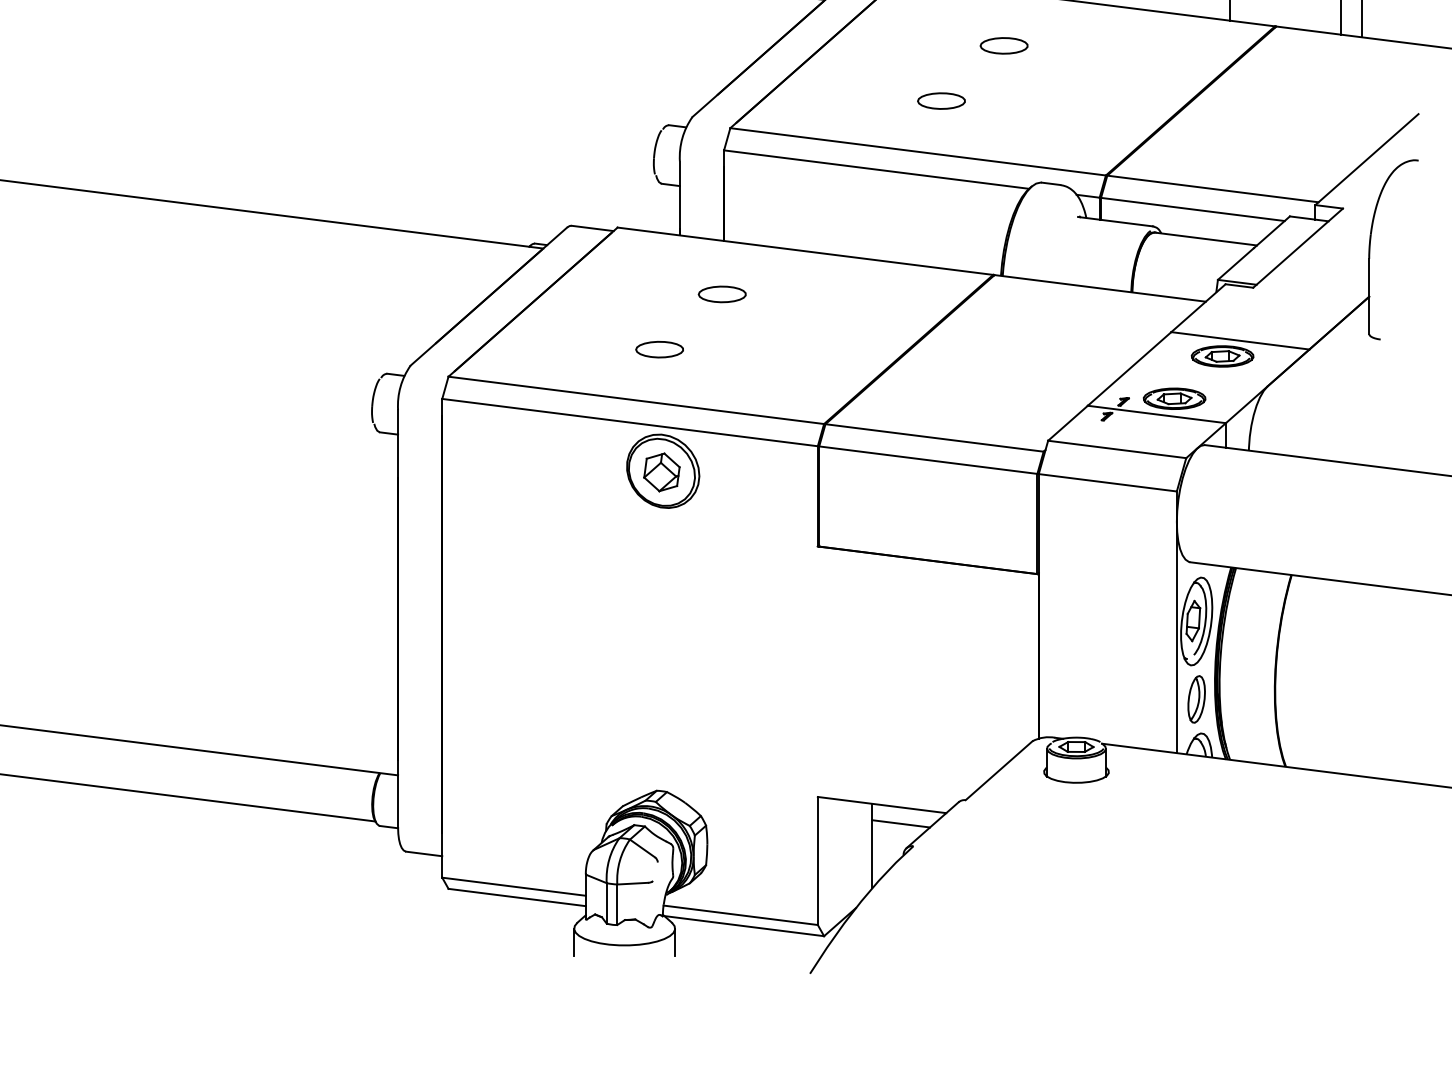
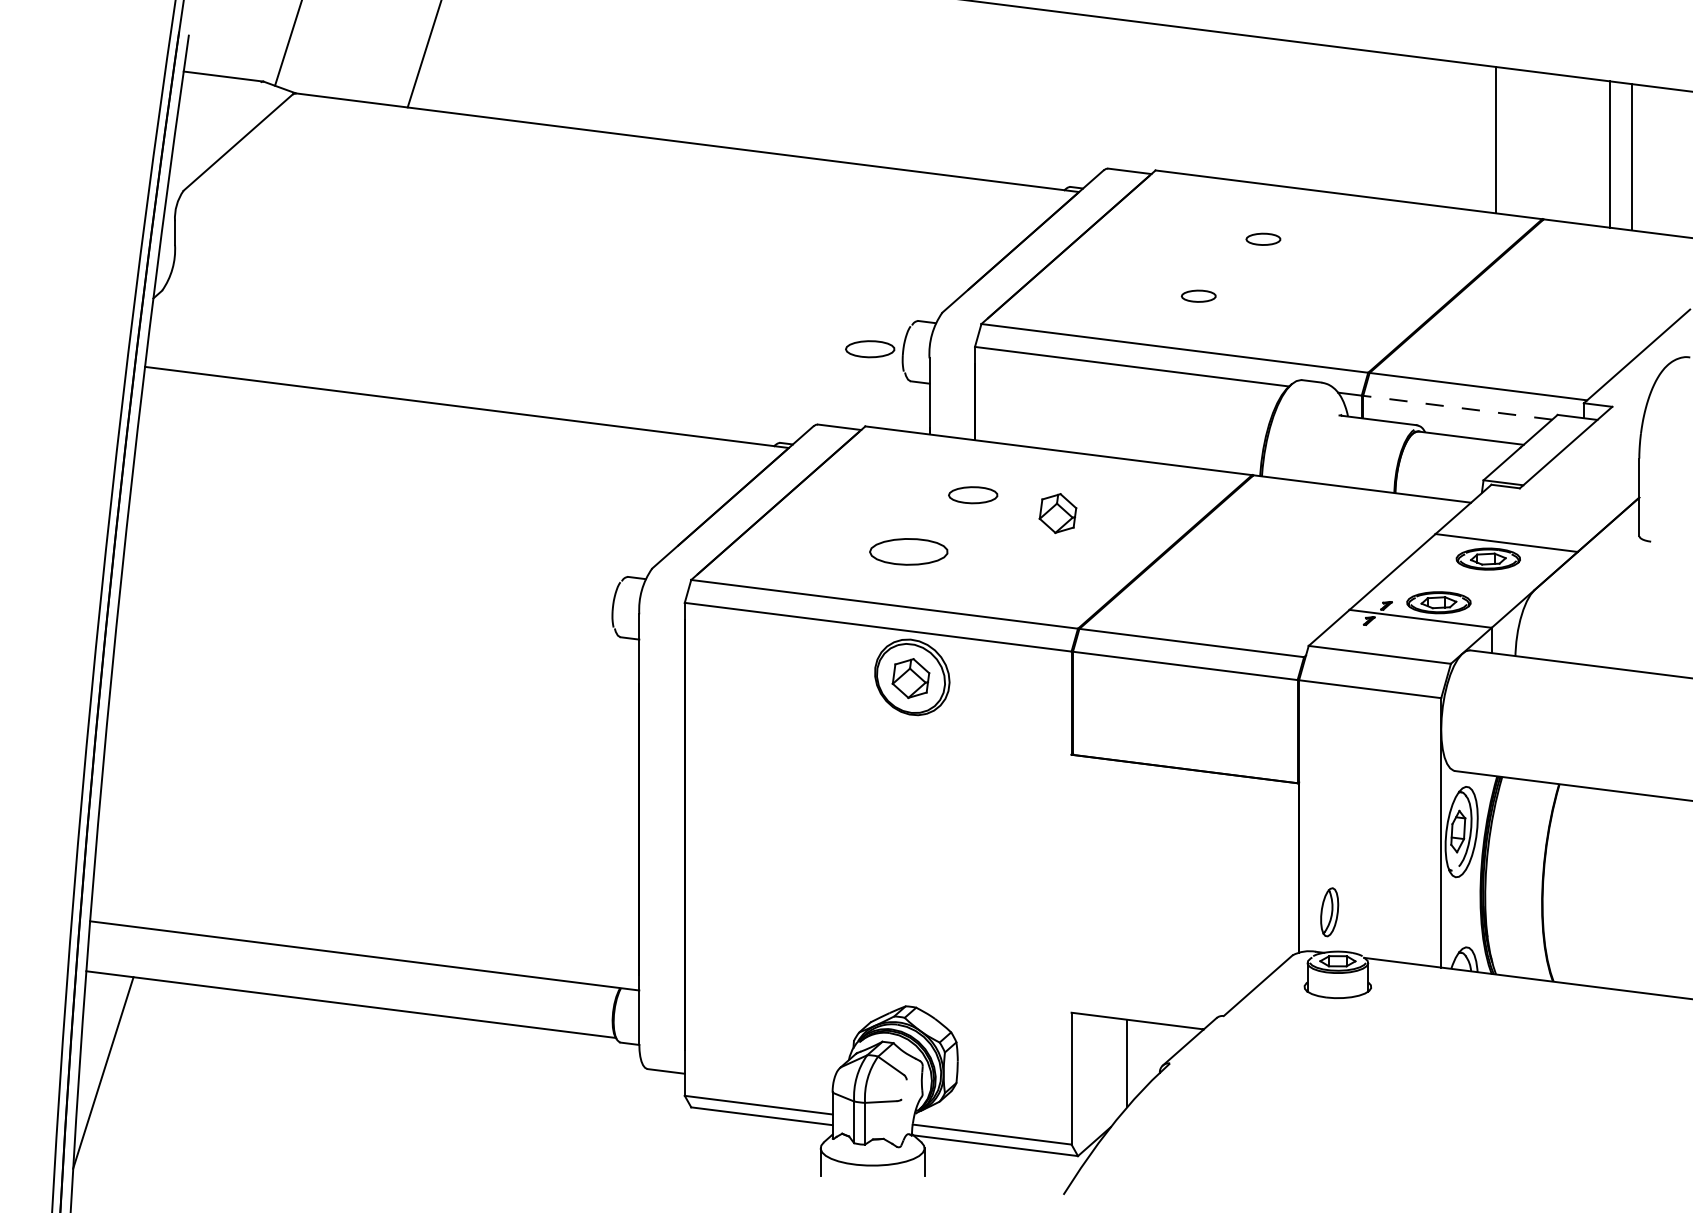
part: (1004, 46) -> (1263, 239), size x0.7
part: (941, 101) -> (1198, 296), size x0.7
part: (622, 152) -> (870, 349), added
line: (1192, 209) -> (1457, 407), solid -> dashed
part: (804, 312) -> (1057, 513), added
part: (659, 350) -> (908, 552), size x1.6
part: (1196, 699) -> (1329, 912), moved
line: (901, 823) -> (1157, 1040), removed

